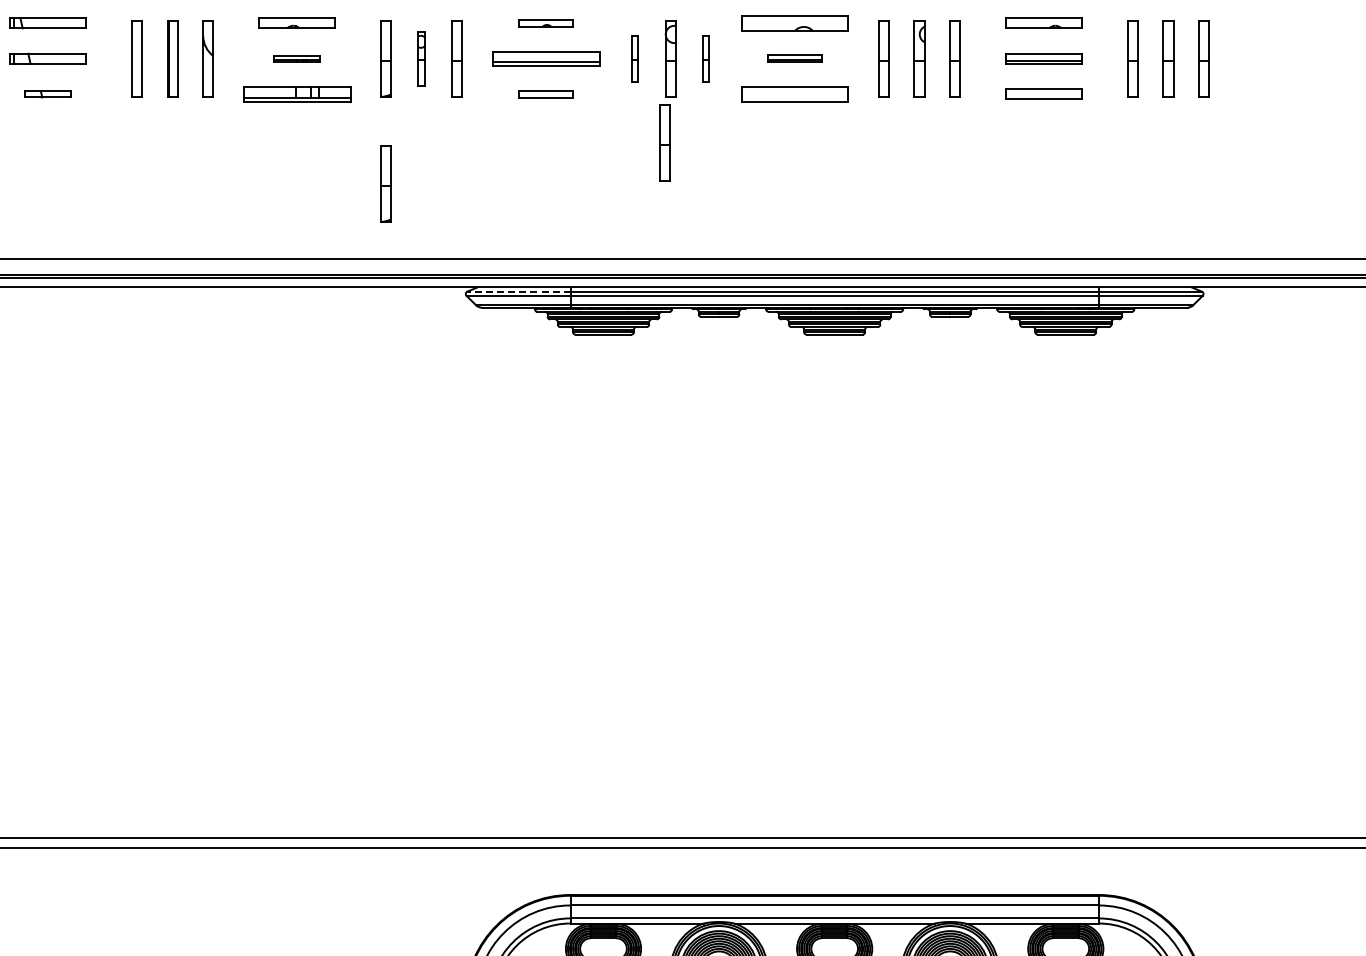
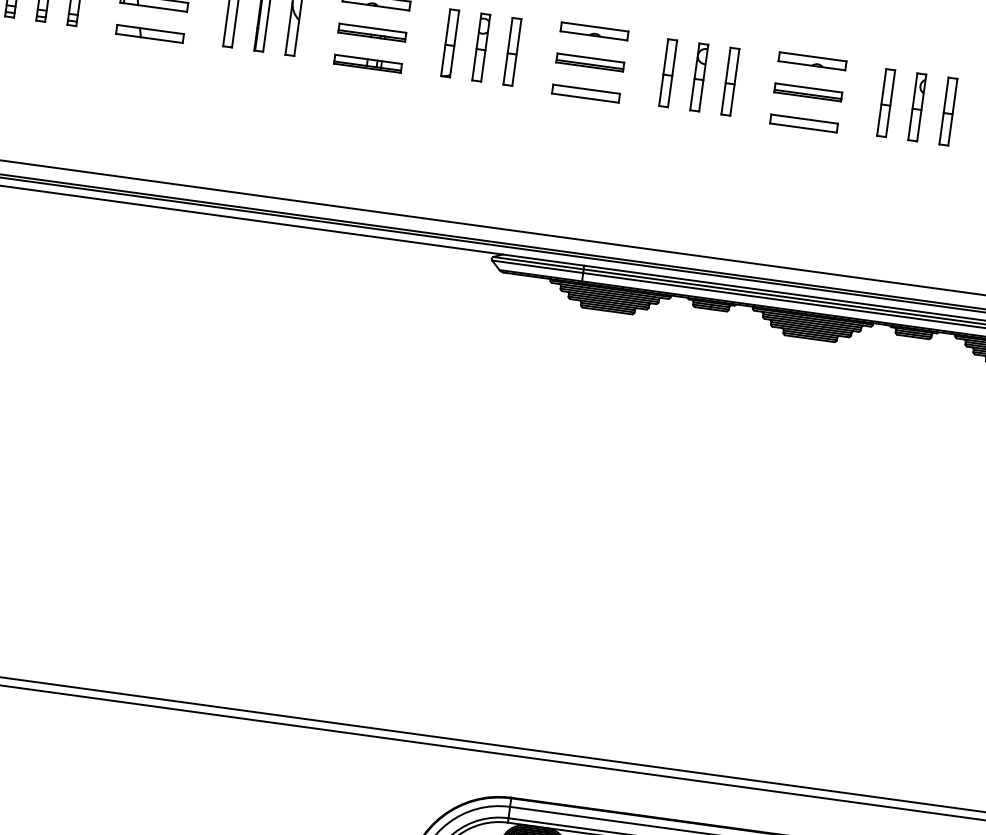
part: (545, 22) -> (594, 30), size x1.43
part: (794, 22) -> (812, 60), size x0.71
part: (296, 58) -> (371, 32), size x1.67
part: (421, 58) -> (481, 47), size x1.43
part: (545, 58) -> (589, 62), size x0.71
part: (634, 58) -> (667, 72), size x1.67
part: (705, 58) -> (729, 81), size x1.67
part: (794, 58) -> (807, 92), size x1.43
part: (296, 93) -> (367, 62), size x0.71
part: (545, 93) -> (585, 92), size x1.43
part: (794, 93) -> (803, 122), size x0.71
part: (47, 94) -> (149, 33), size x1.67
part: (664, 142) -> (683, 150), removed
part: (385, 183) -> (434, 152), removed
line: (518, 291) -> (538, 262), dashed -> solid

